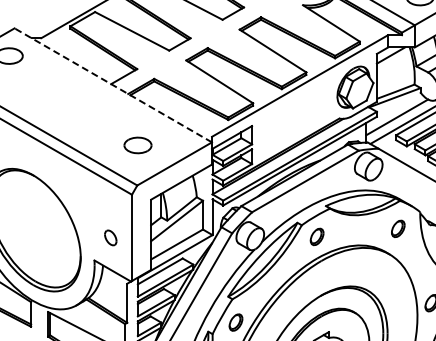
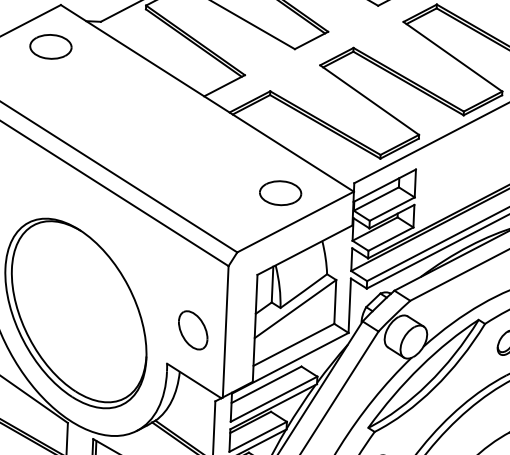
line: (113, 85) -> (207, 98), dashed -> solid
part: (137, 145) -> (279, 193), moved
part: (110, 237) -> (193, 329), size x1.67

